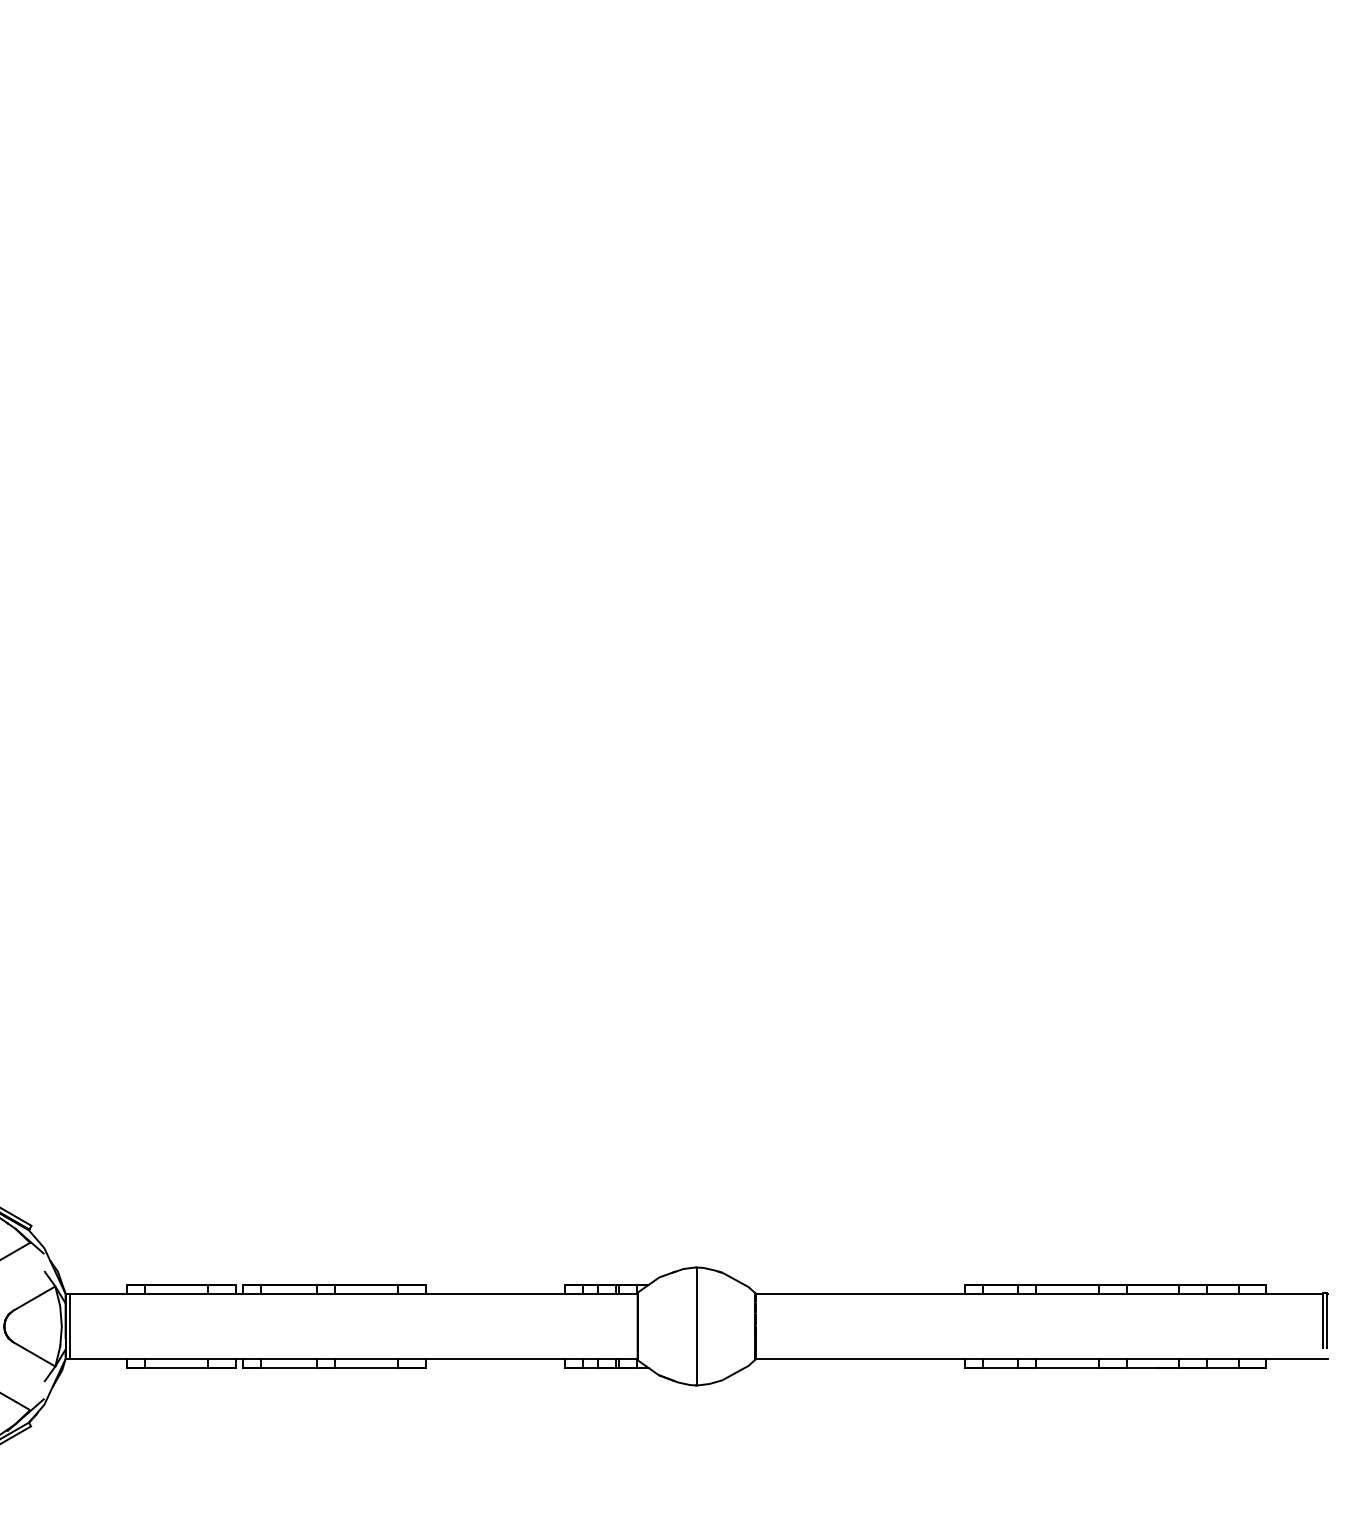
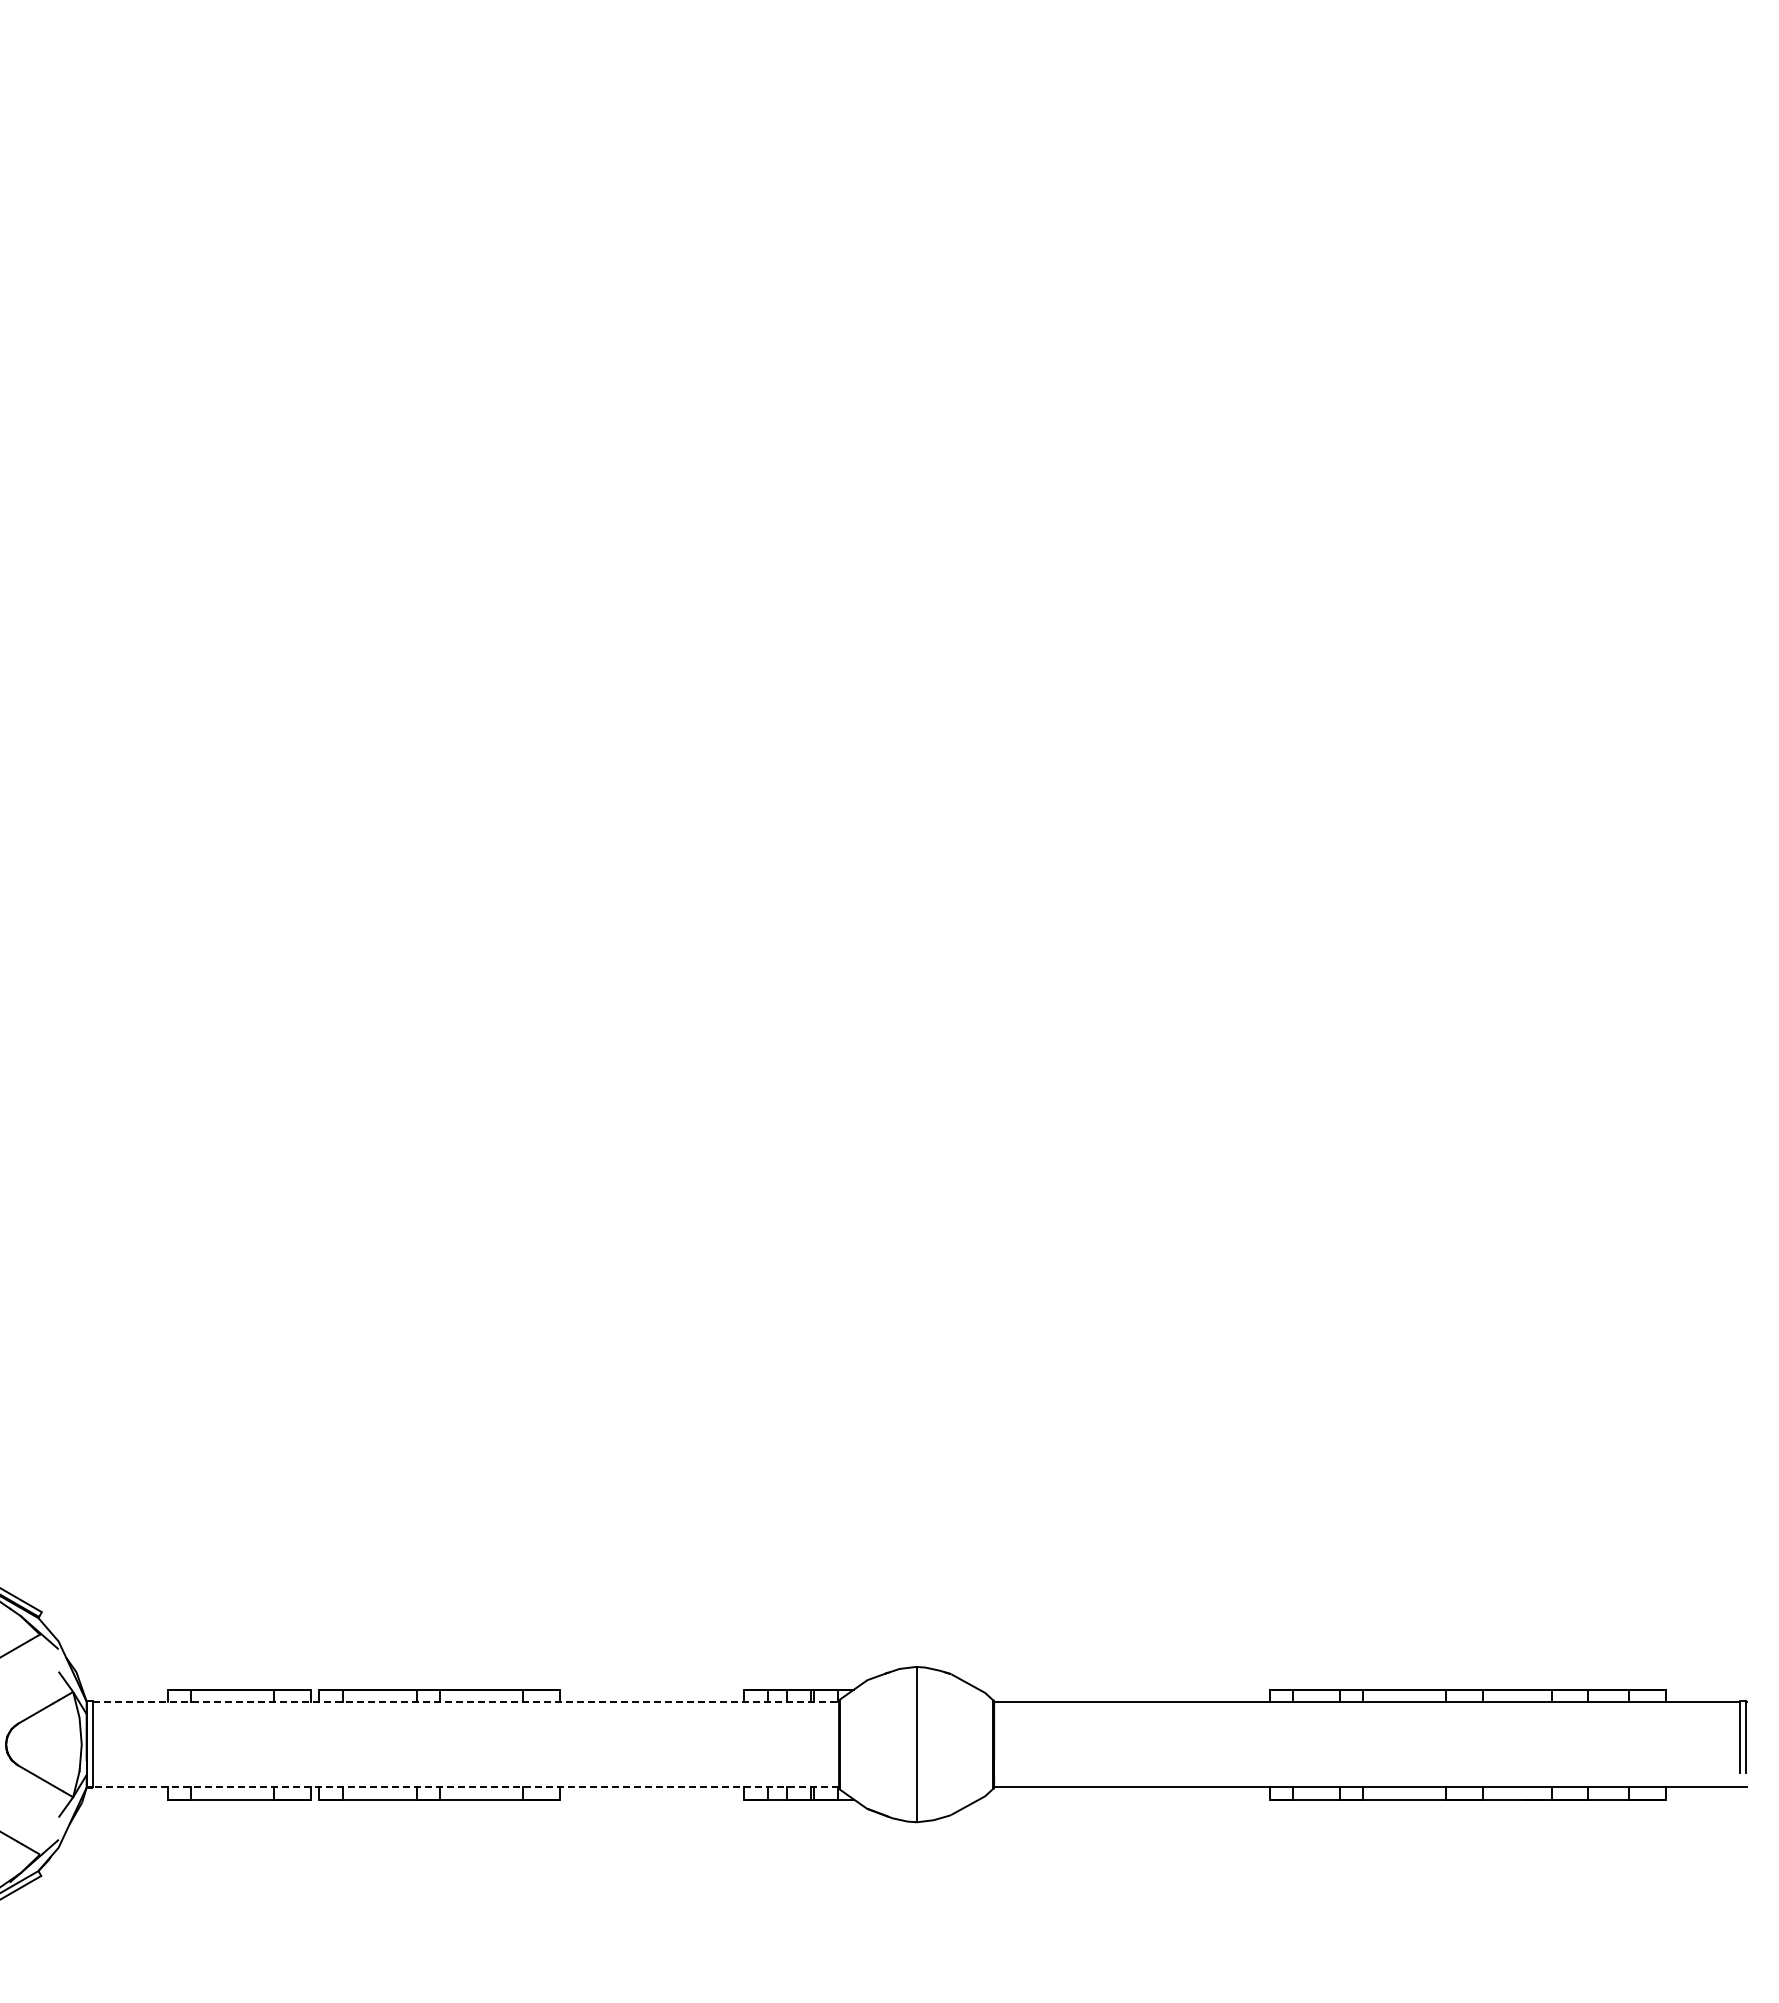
line: (354, 1294) -> (466, 1702), solid -> dashed
line: (353, 1358) -> (465, 1786), solid -> dashed

